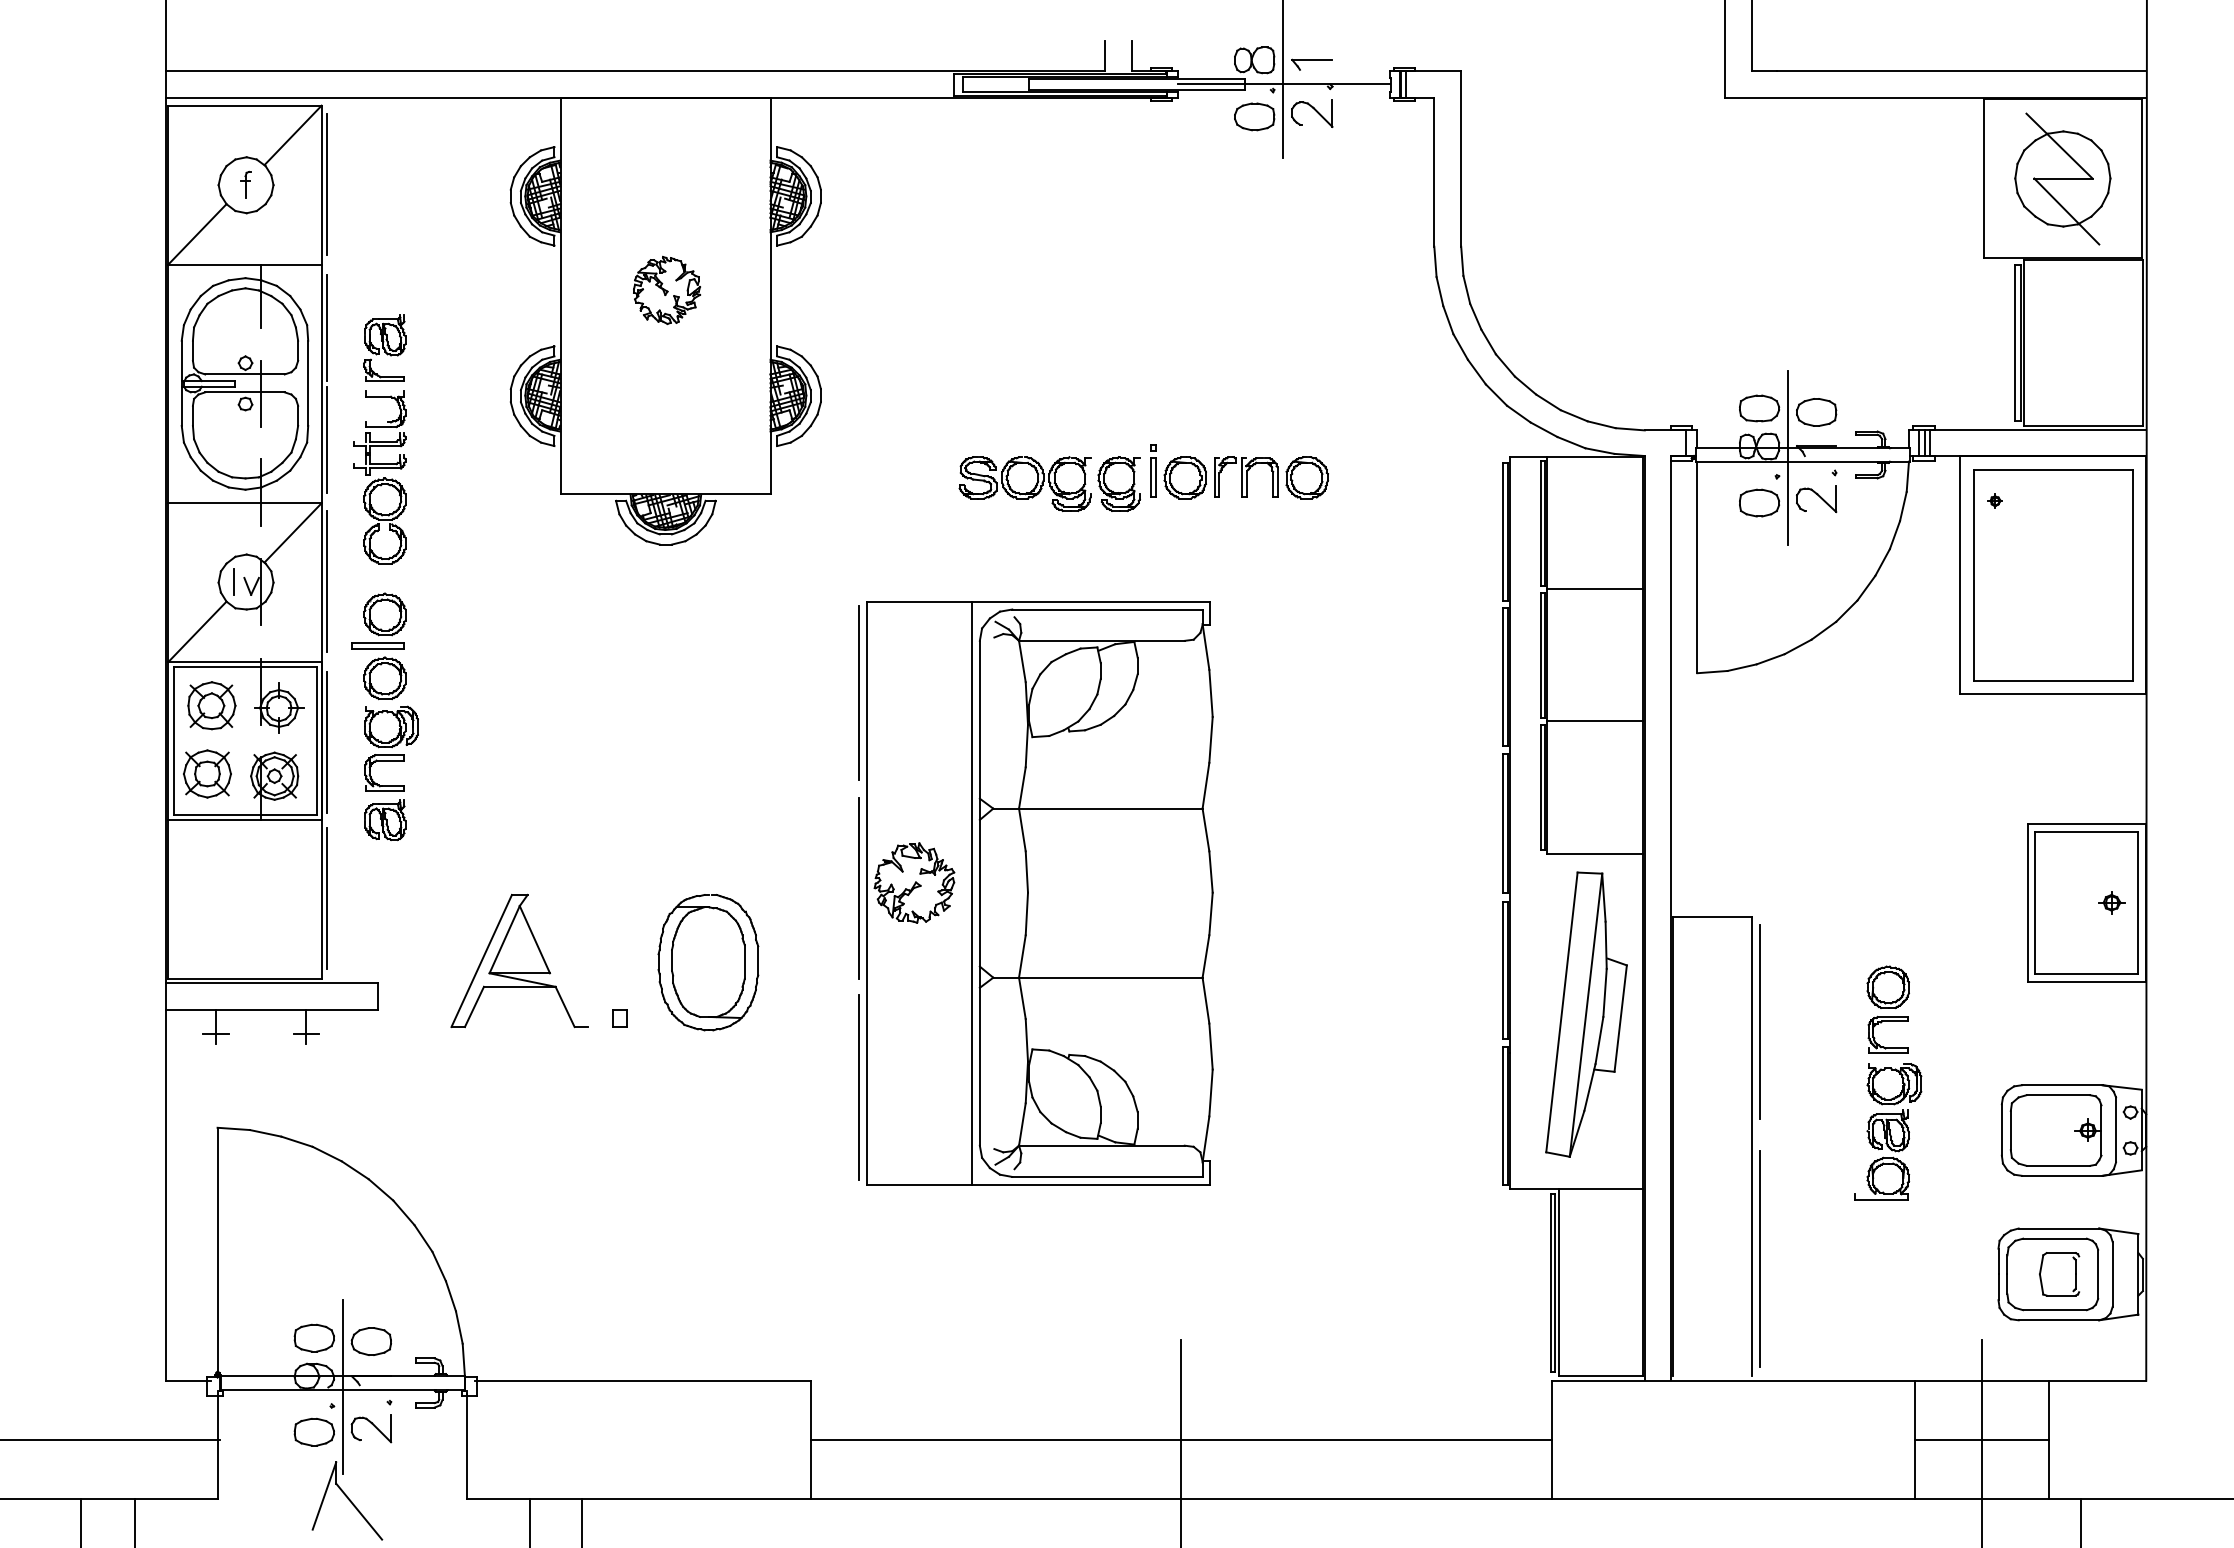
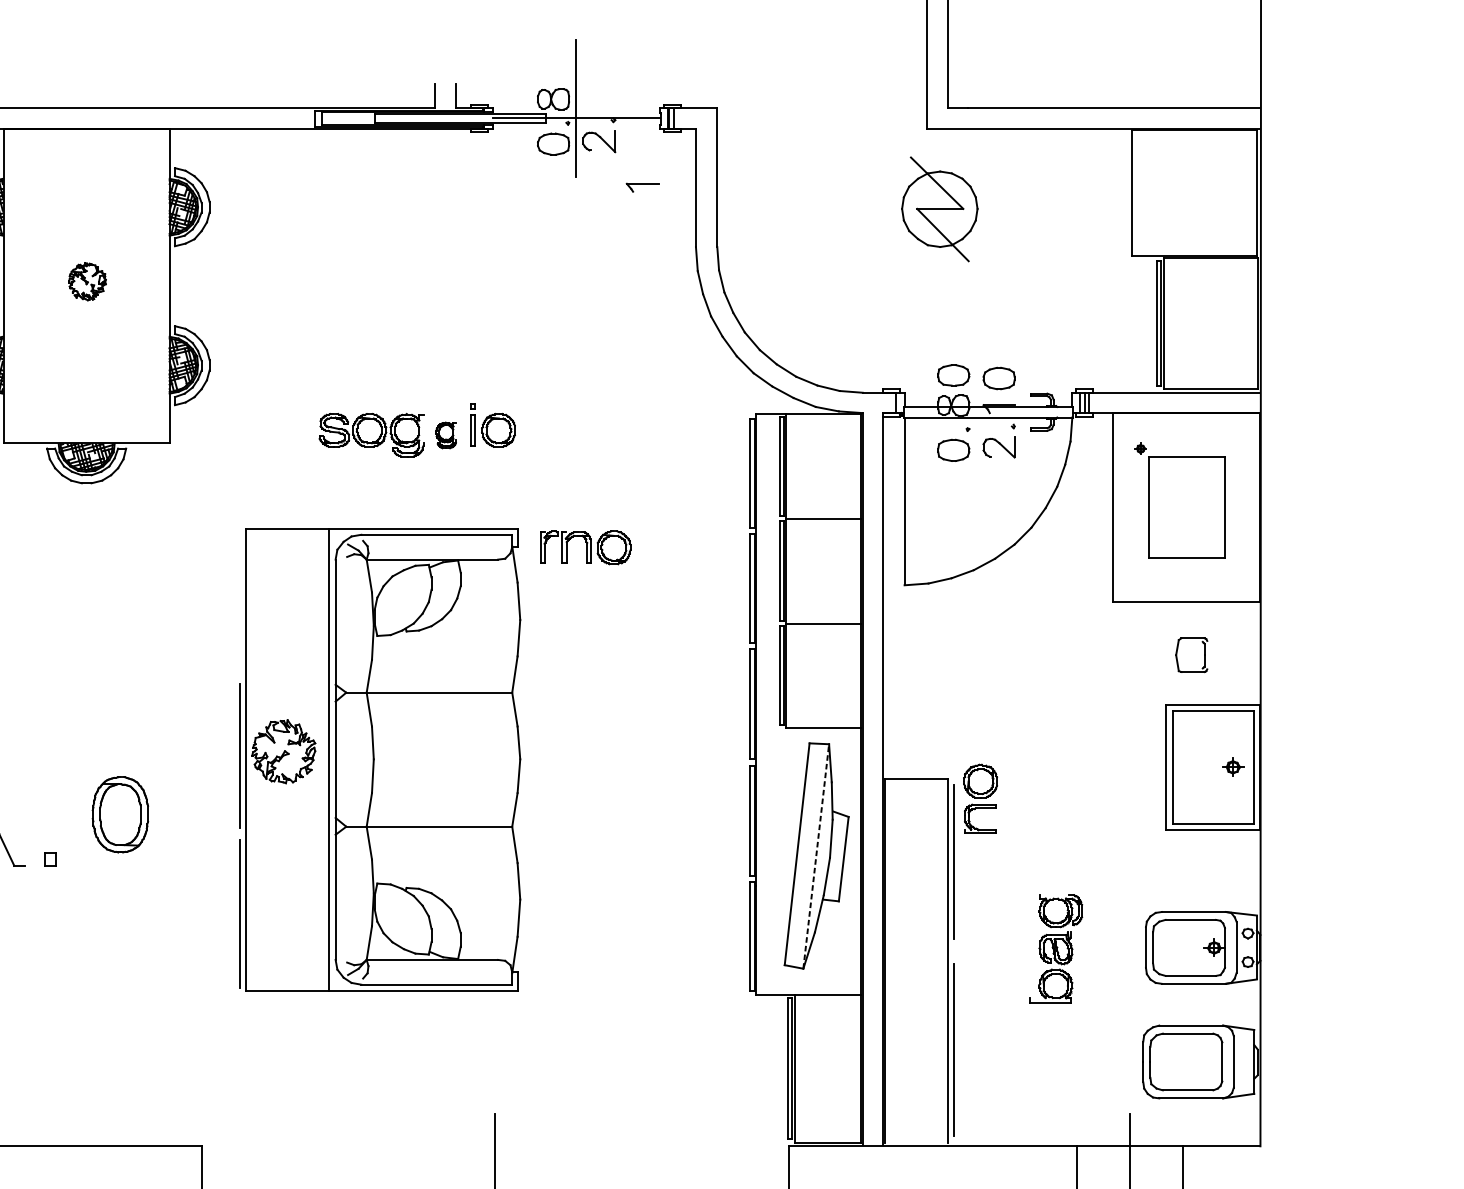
part: (1311, 64) -> (642, 187), moved
part: (2062, 178) -> (939, 208), moved
part: (666, 289) -> (87, 281), size x0.7
line: (1788, 457) -> (976, 414), removed
part: (1271, 477) -> (585, 547), moved
part: (1118, 484) -> (445, 435), size x0.6
part: (2053, 575) -> (1186, 507), size x0.6
line: (858, 692) -> (239, 600), removed
part: (708, 962) -> (120, 814), size x0.7
part: (1887, 1009) -> (979, 798), moved
line: (1586, 1014) -> (816, 855), solid -> dashed
part: (2075, 1274) -> (1204, 655), moved

